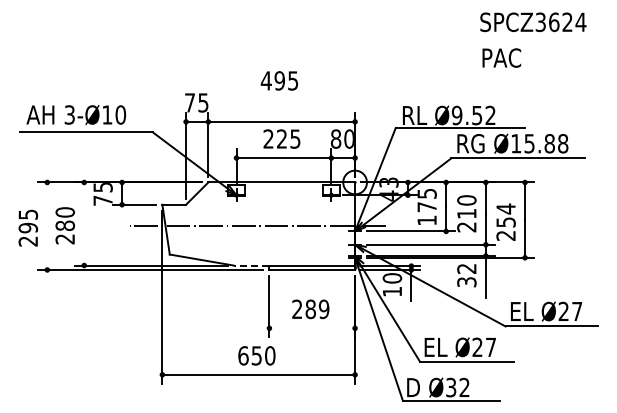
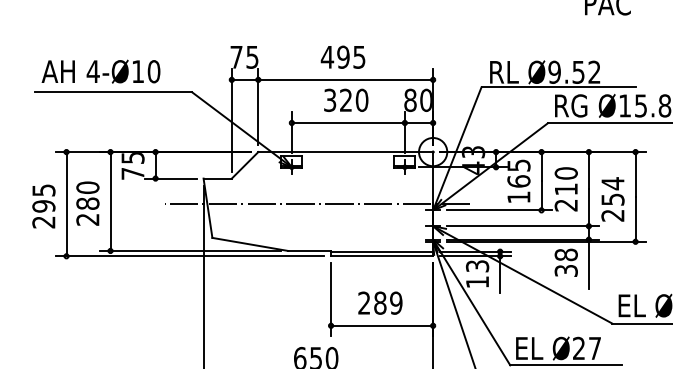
text: (279, 80) -> (343, 56), moved
text: (69, 114) -> (92, 71), 3-Ø10 -> 4-Ø10
text: (281, 138) -> (345, 99), 225 -> 320
text: (426, 206) -> (518, 180), 175 -> 165
line: (84, 223) -> (110, 200), added
line: (47, 226) -> (66, 204), added
line: (251, 265) -> (309, 250), dashed -> solid
text: (466, 268) -> (565, 254), 32 -> 38
text: (392, 278) -> (477, 266), 10 -> 13
line: (312, 328) -> (382, 326), added

